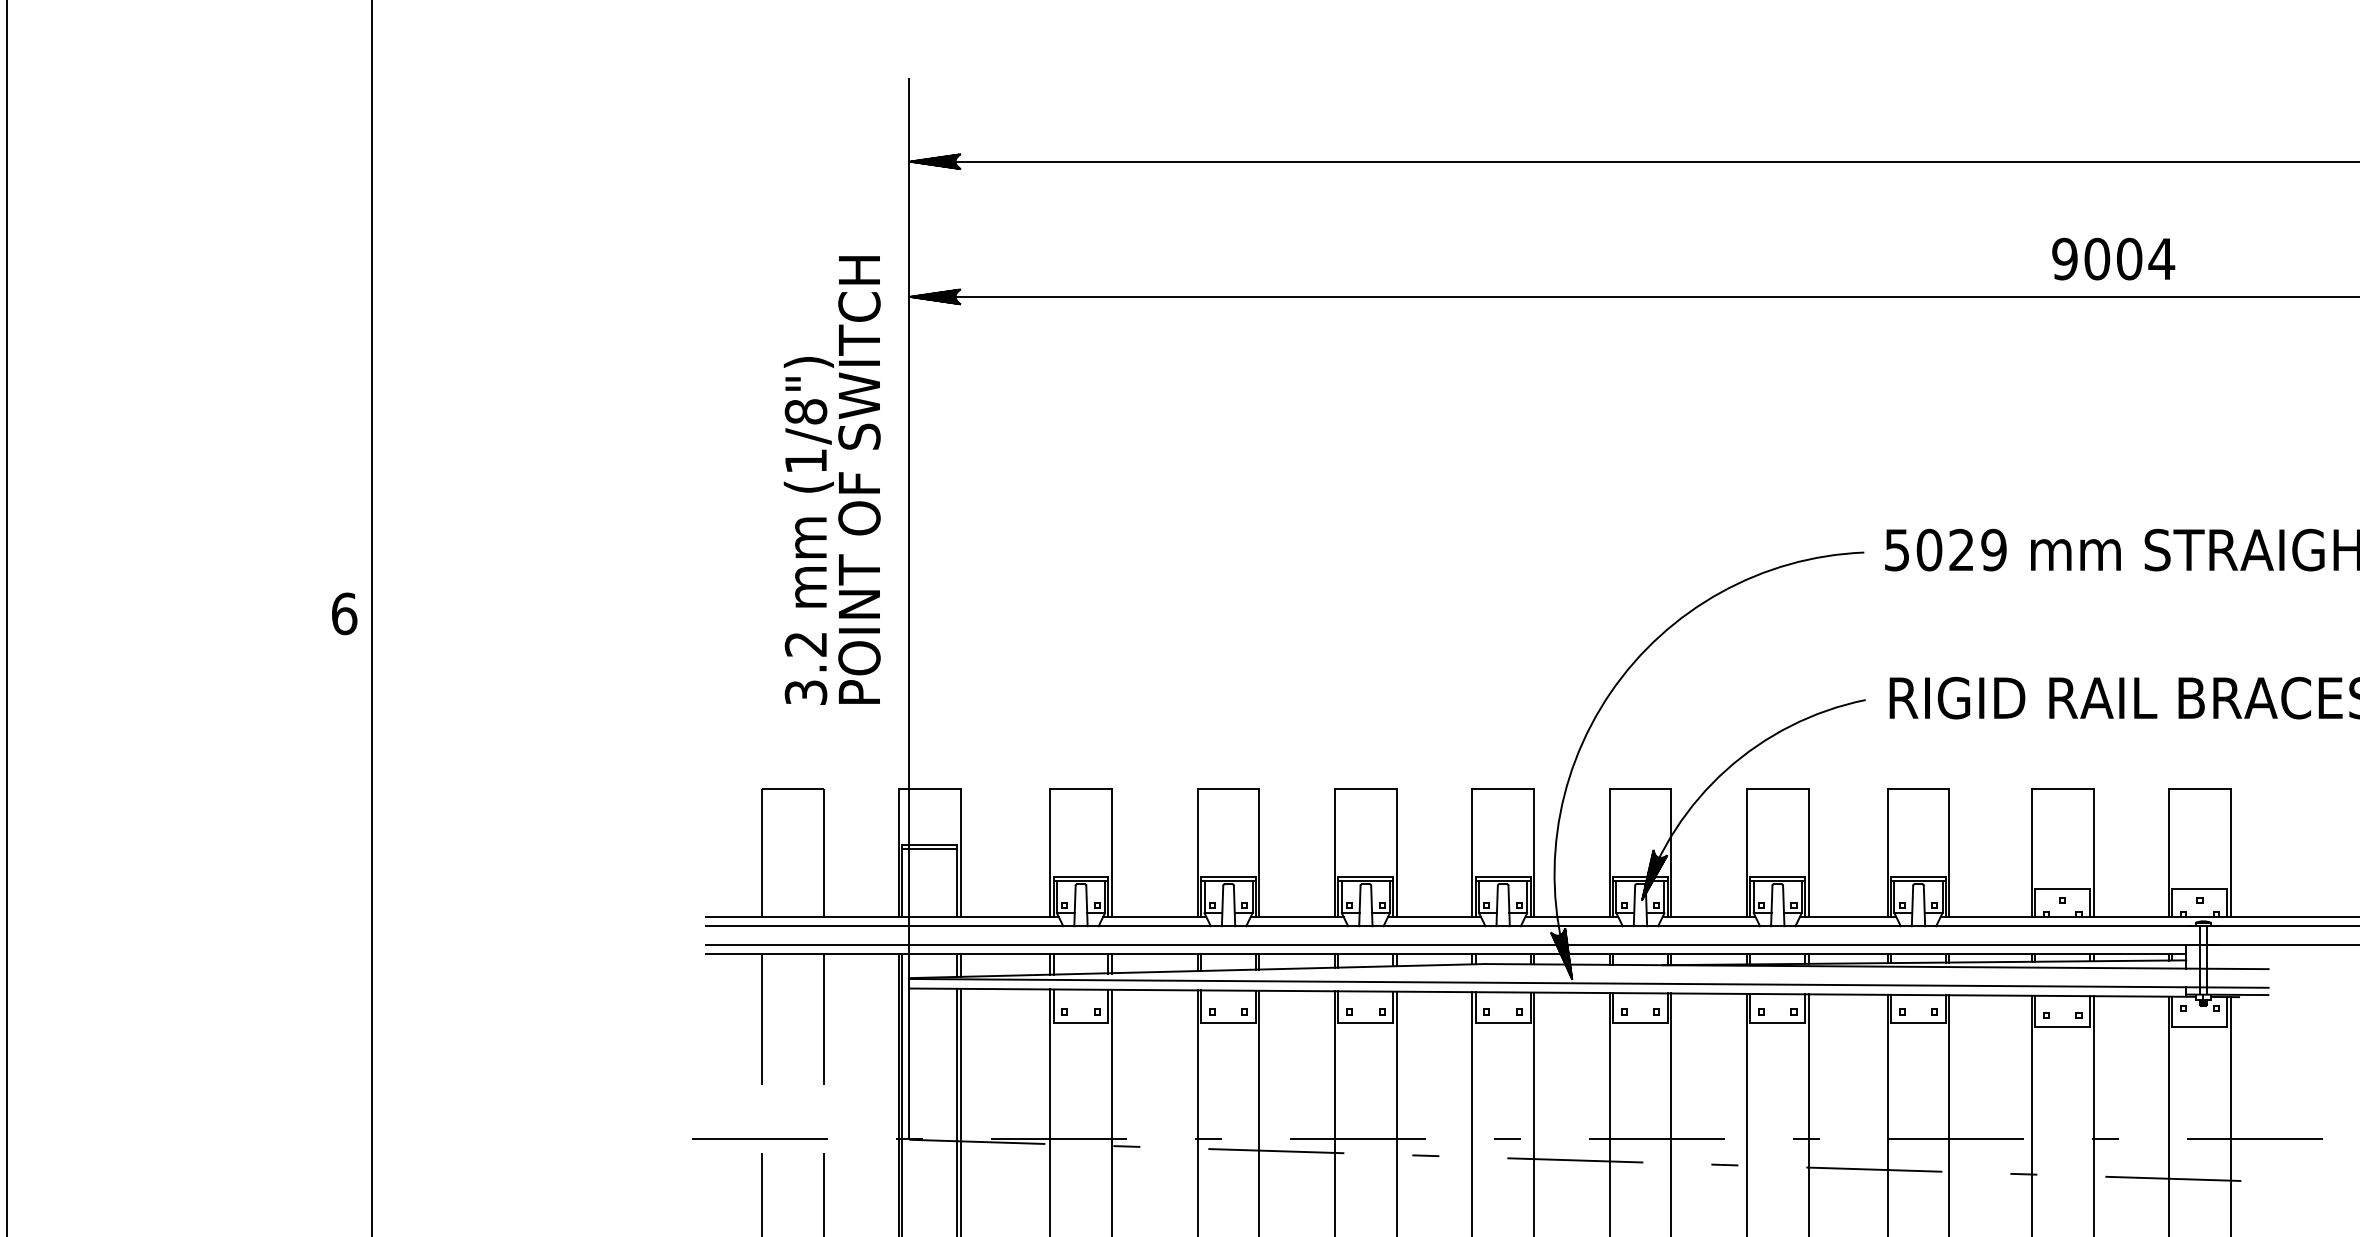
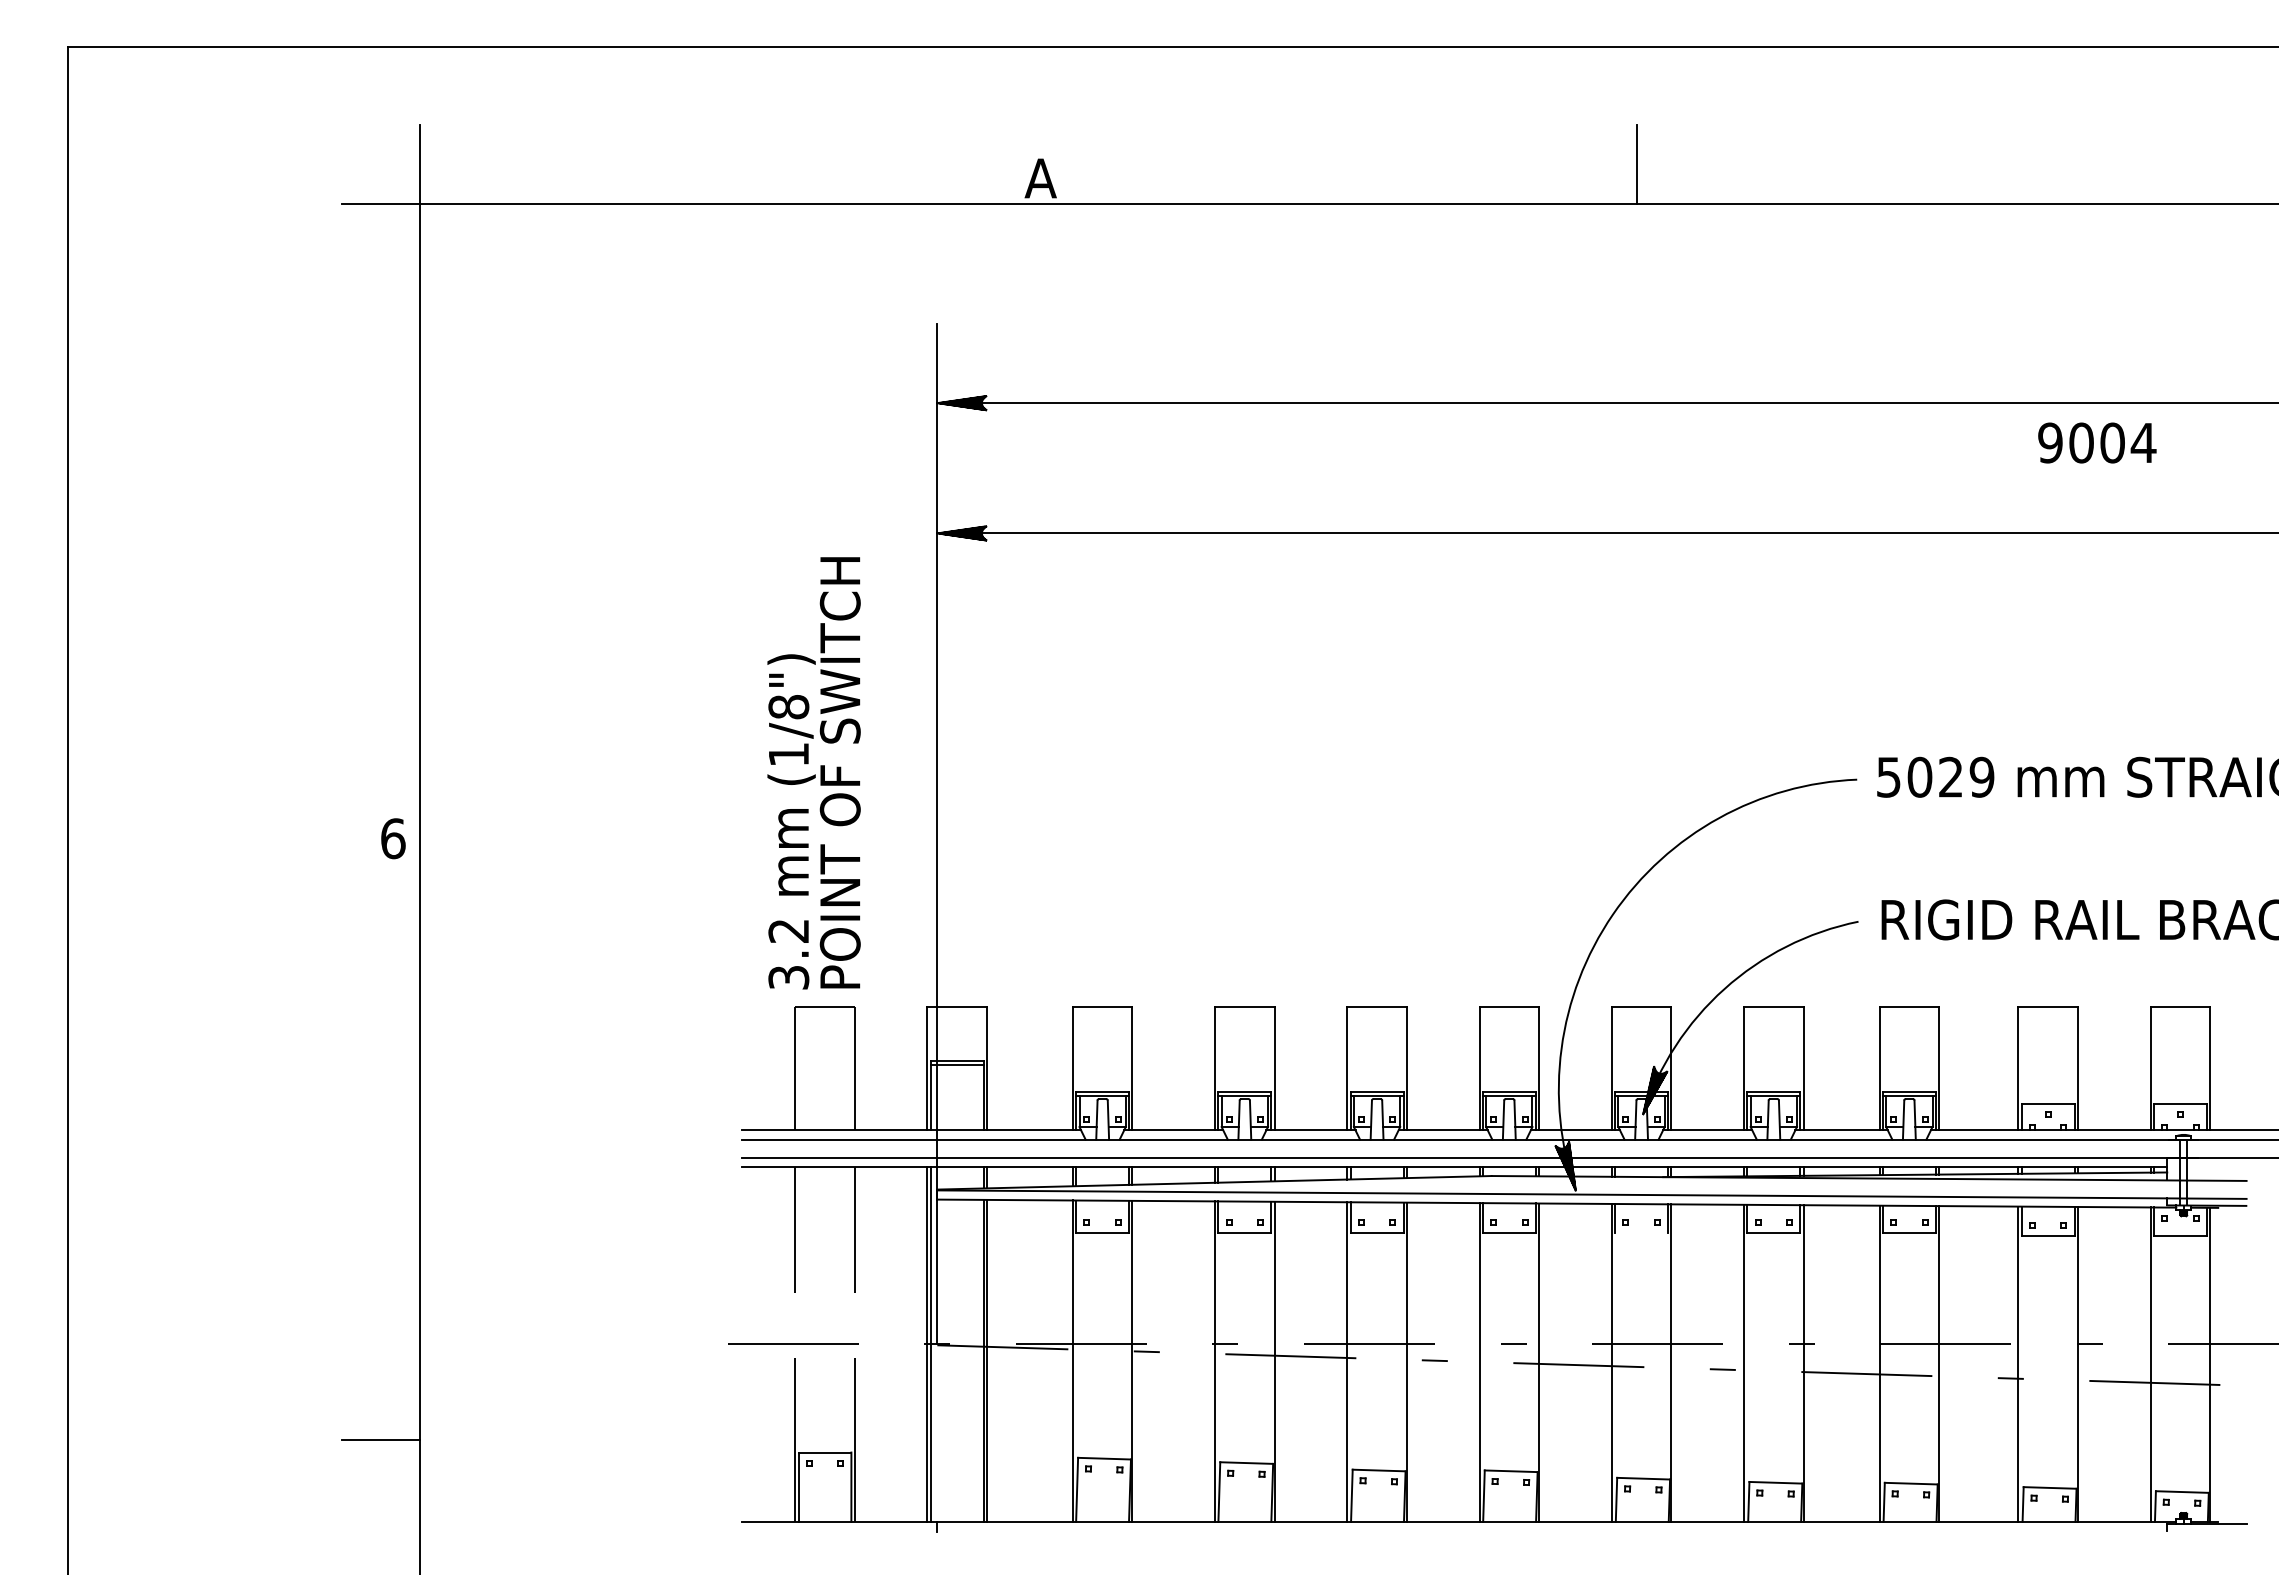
text: (2113, 258) -> (2097, 442), moved
text: (831, 480) -> (813, 773), moved
line: (1640, 1022) -> (1641, 1232), removed

